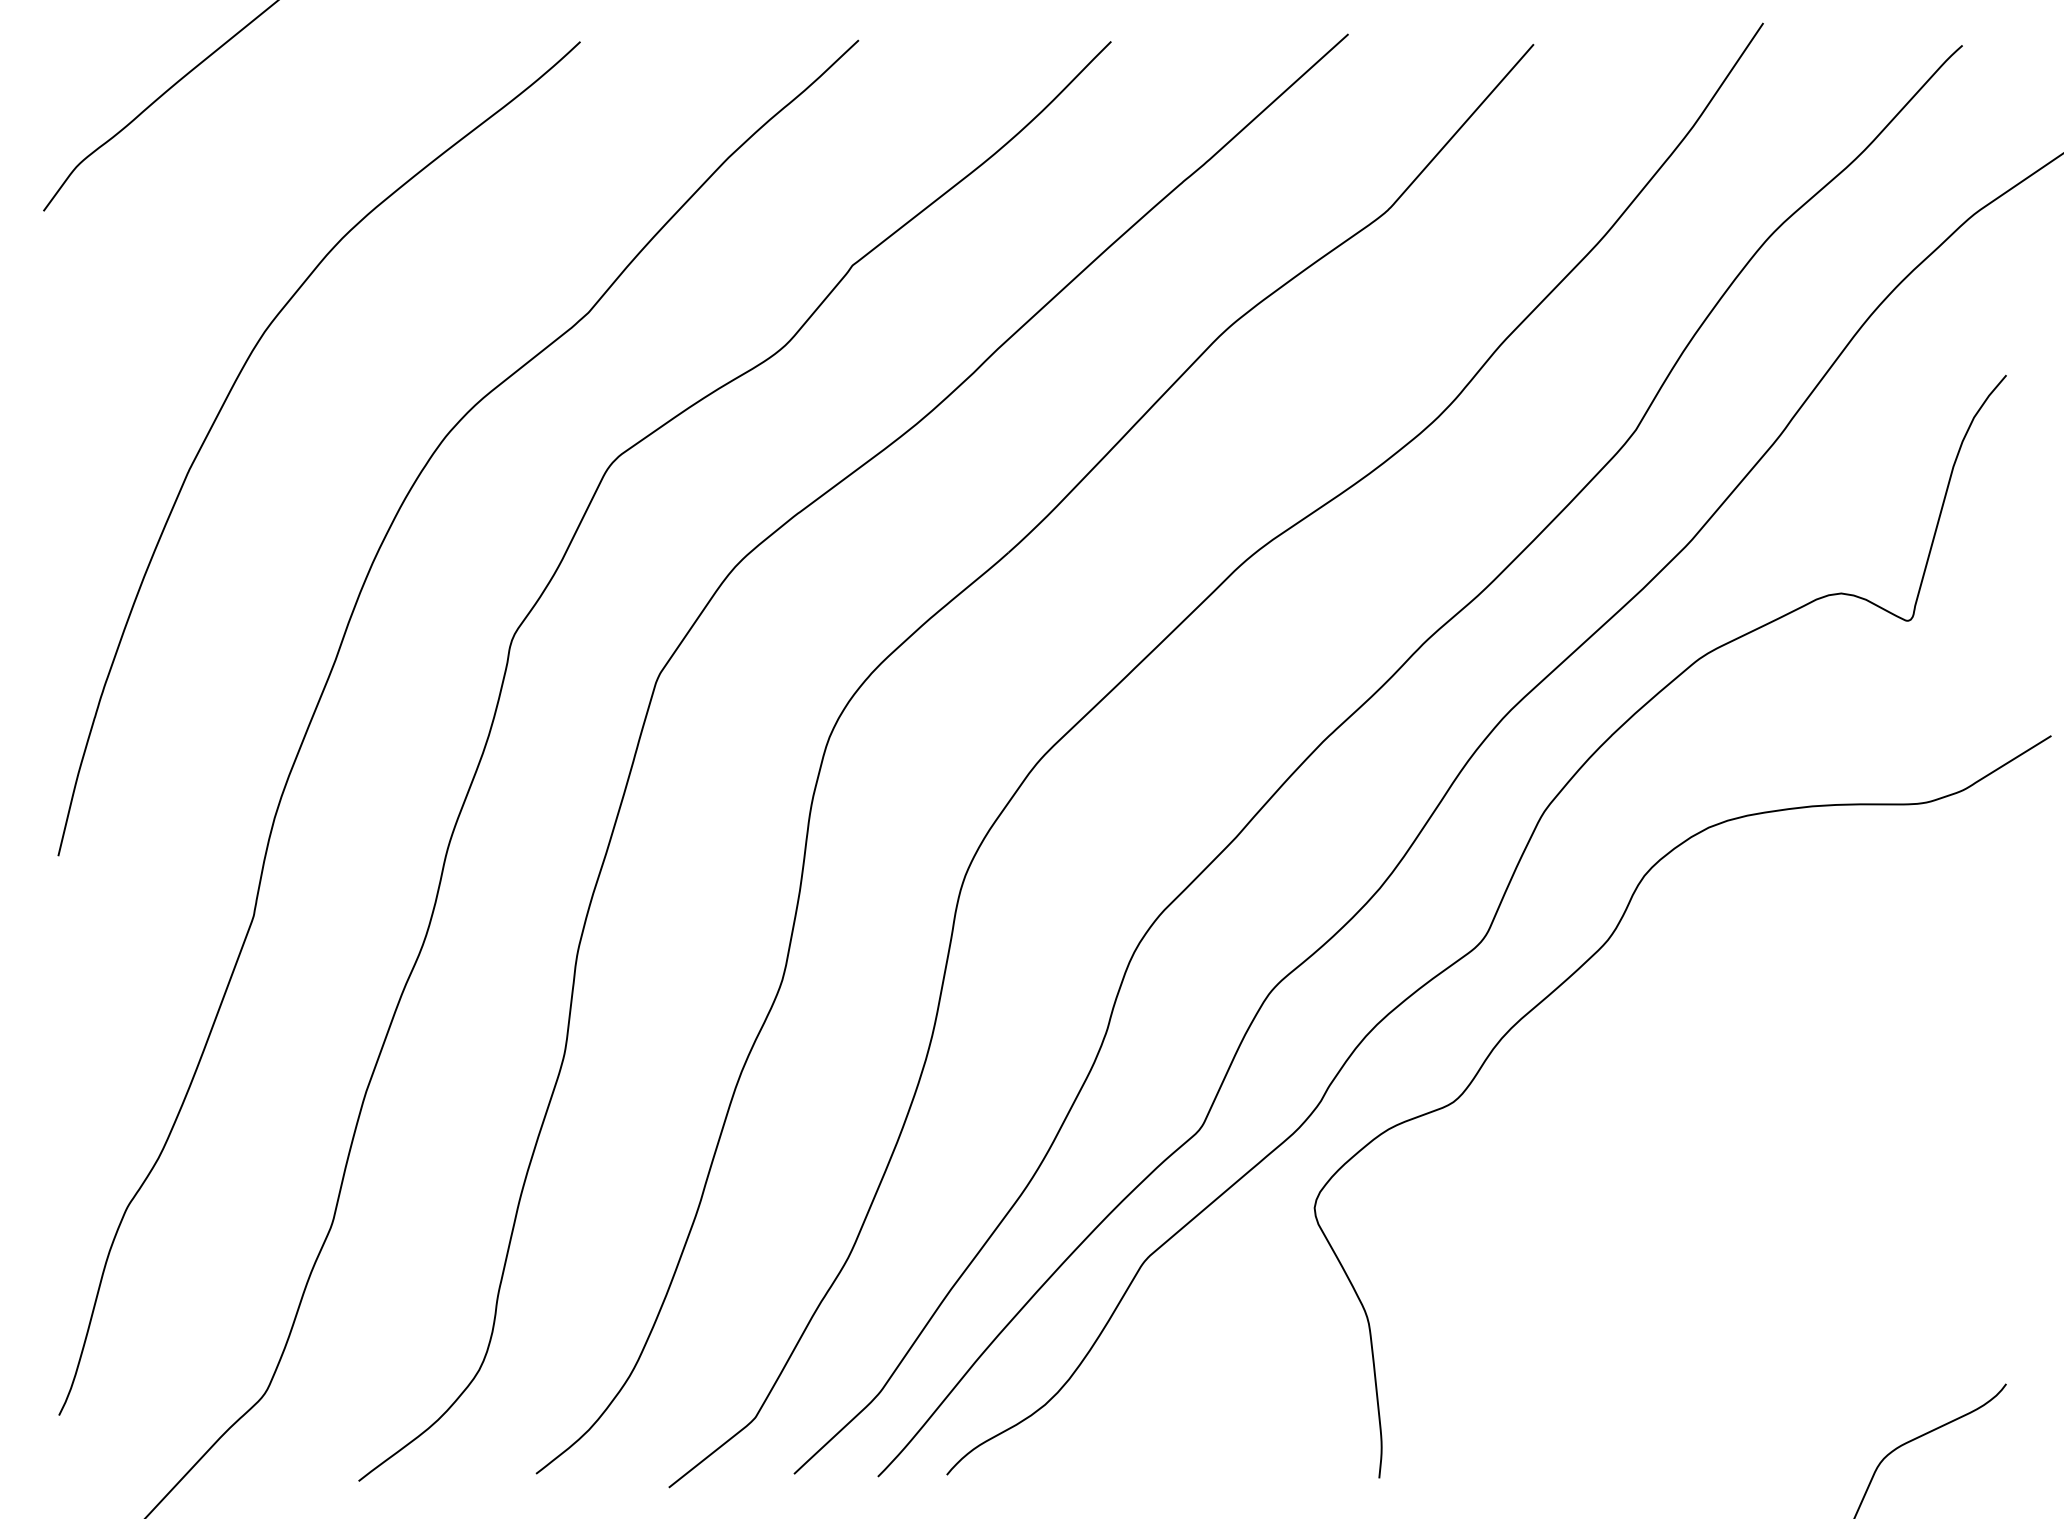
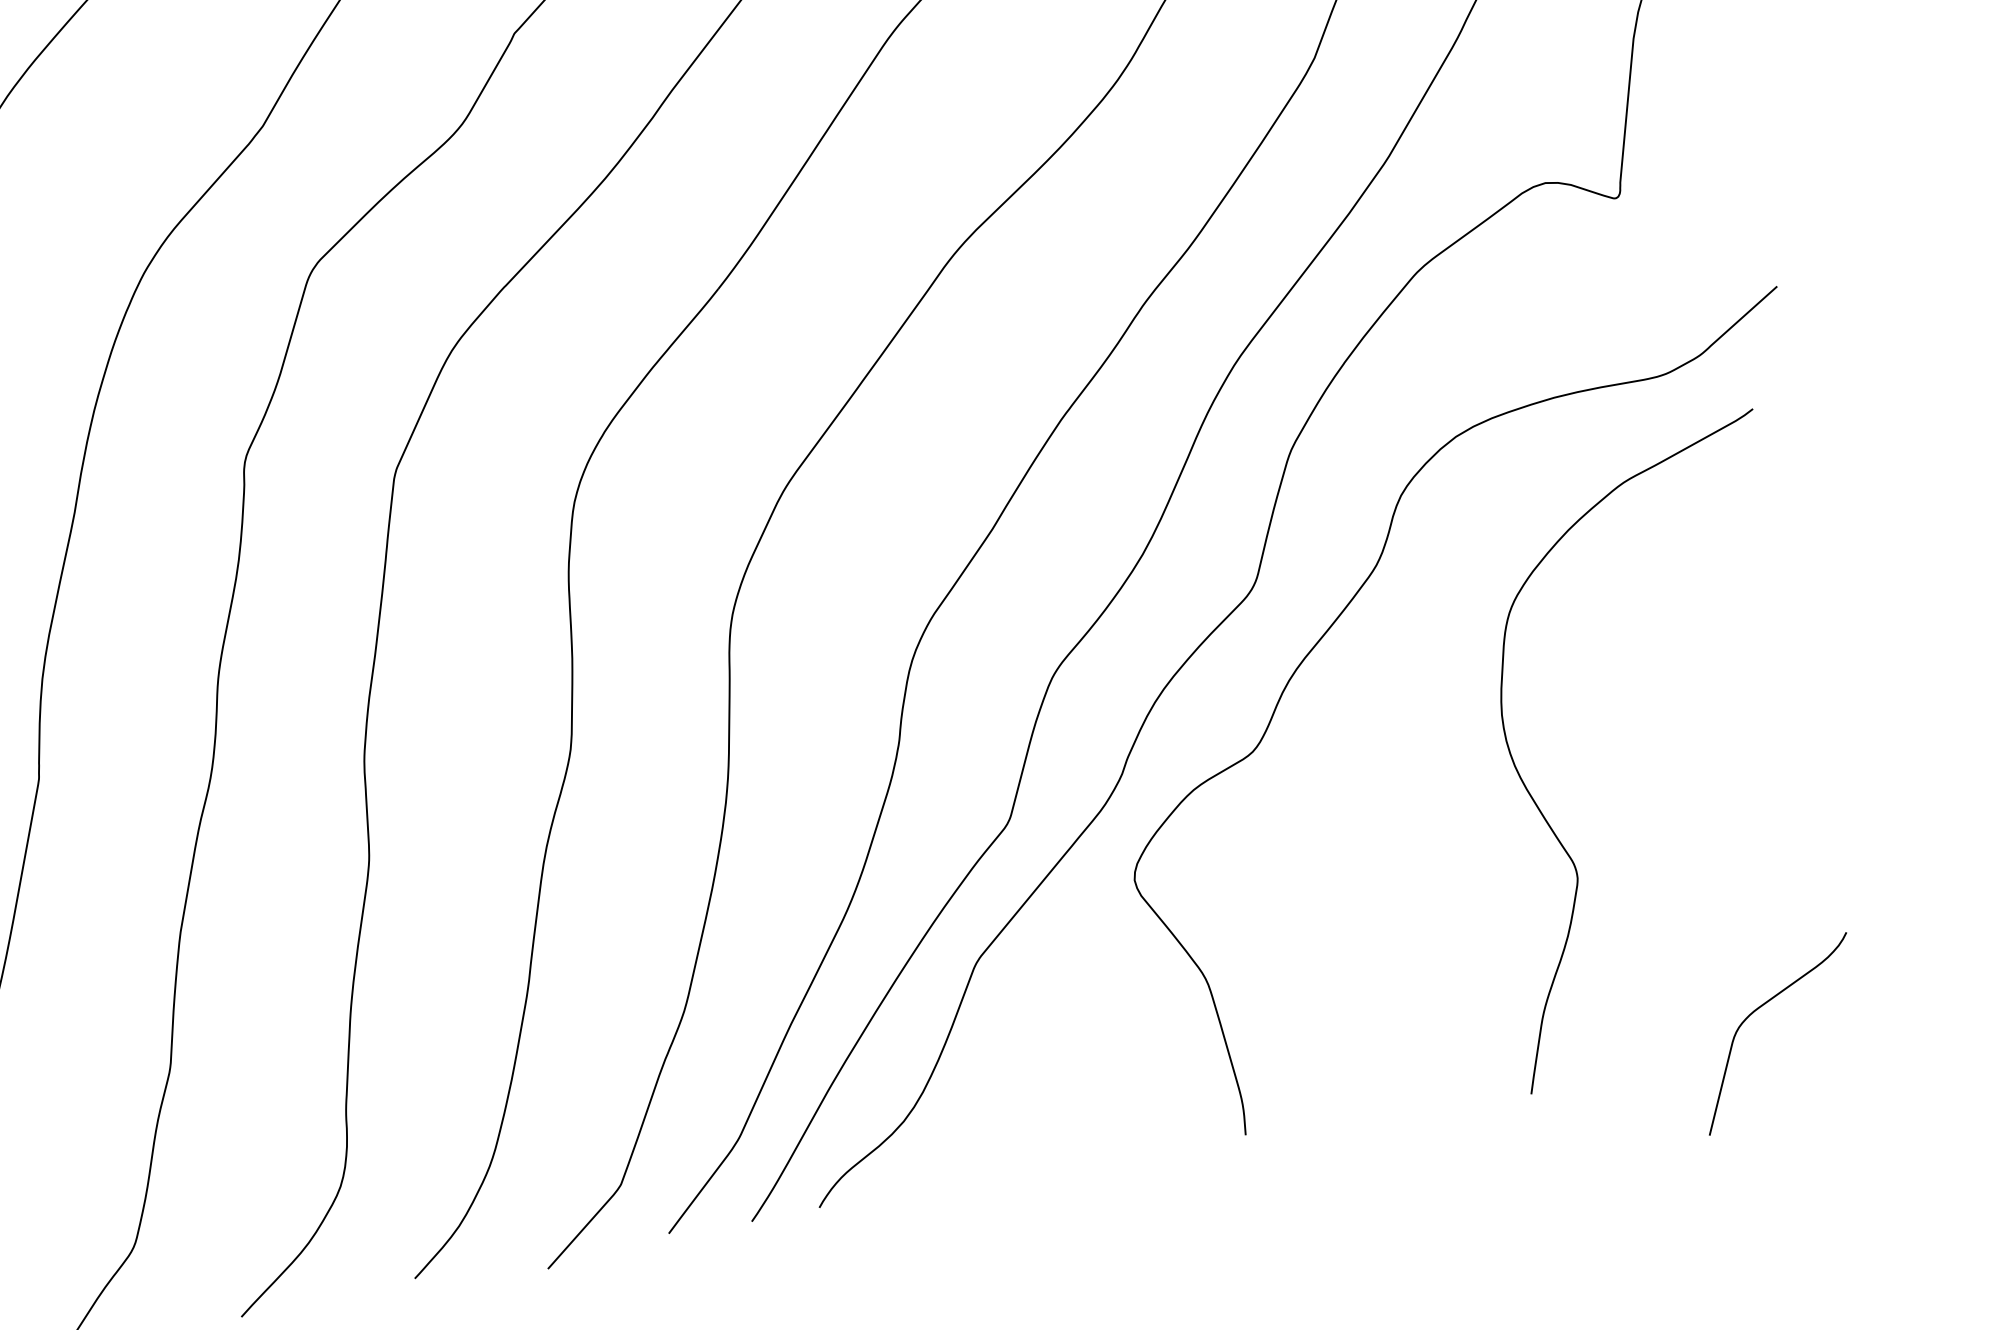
curve: (1727, 1211) -> (1541, 811), added

